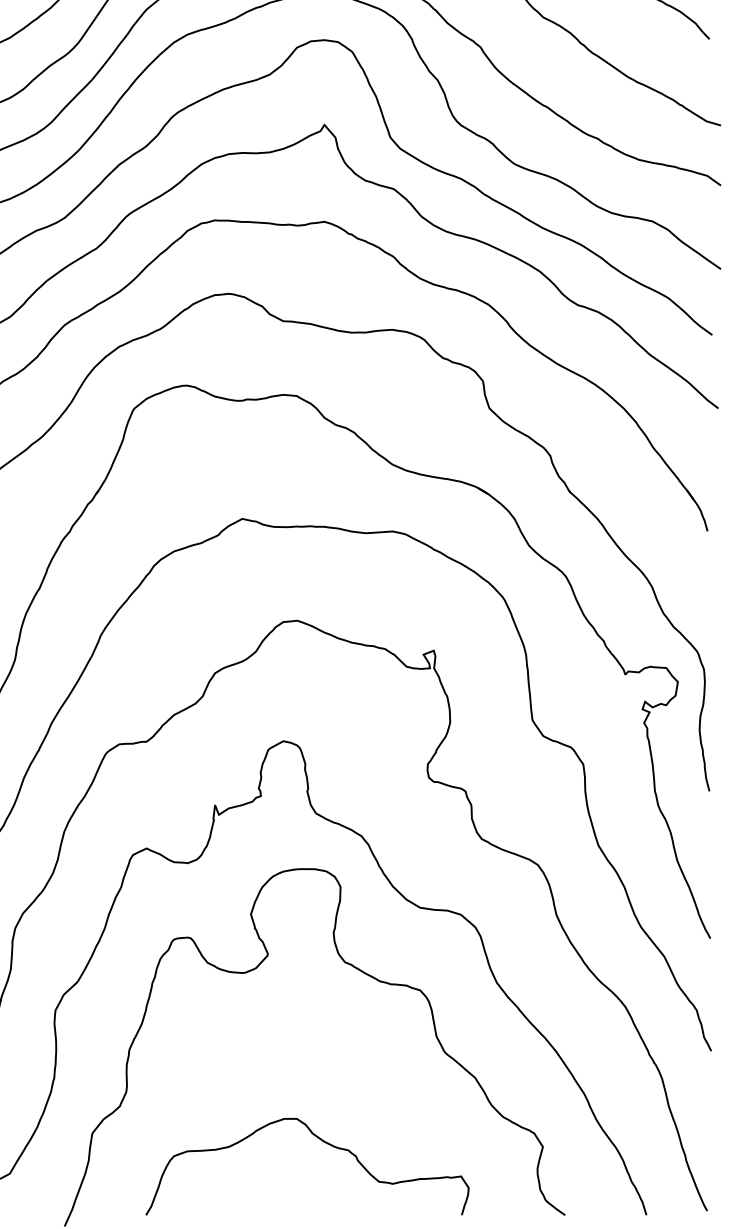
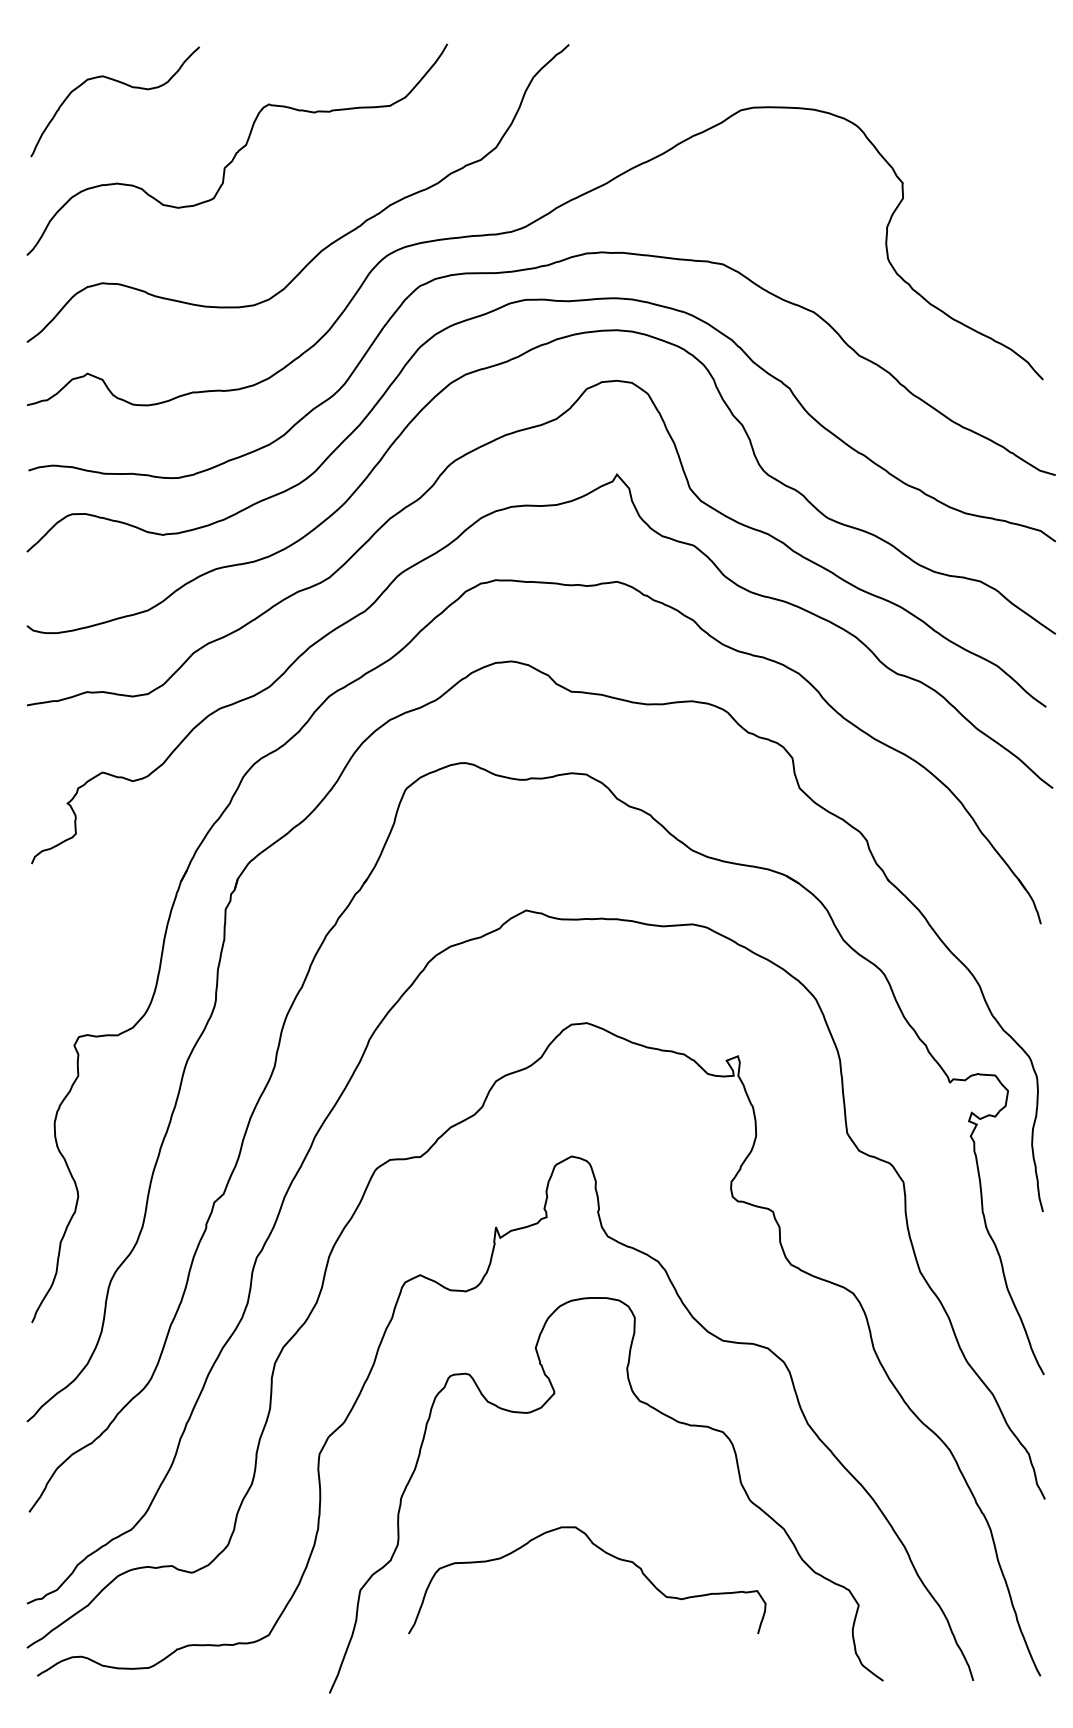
curve: (322, 1141) -> (603, 1552), moved

